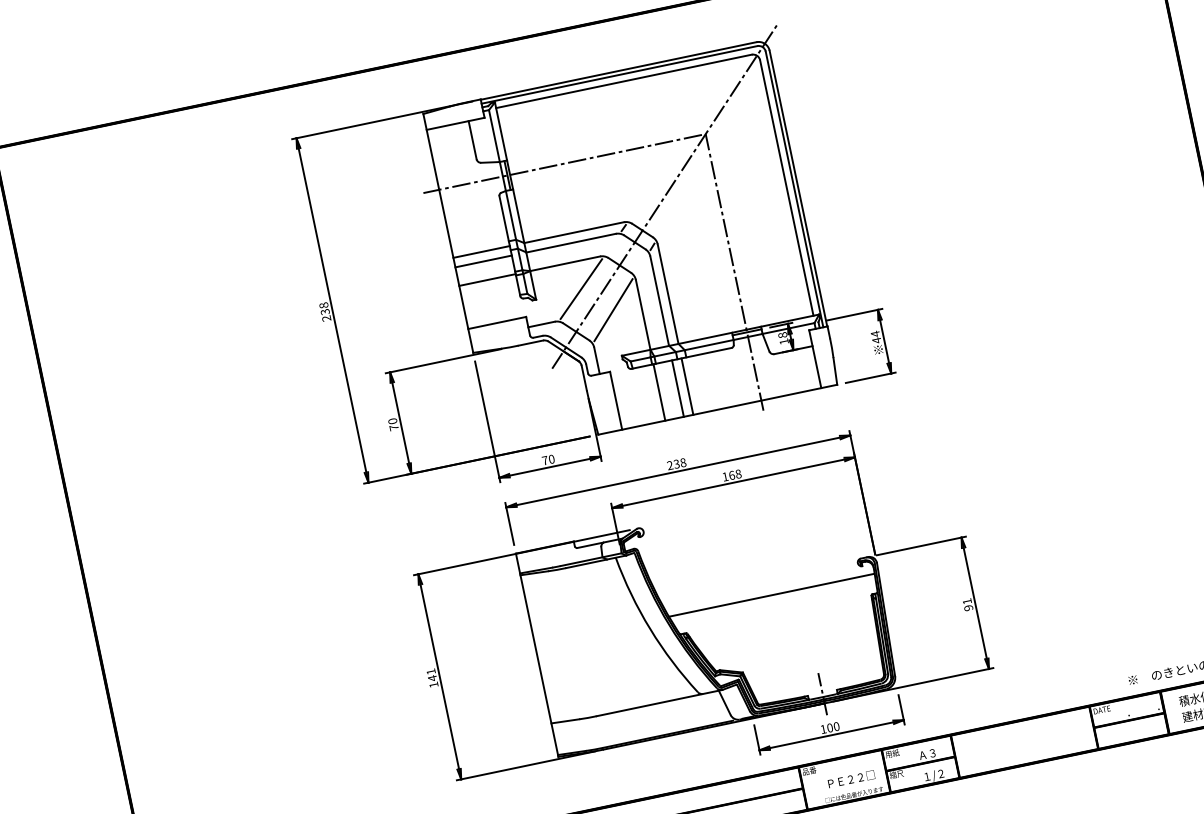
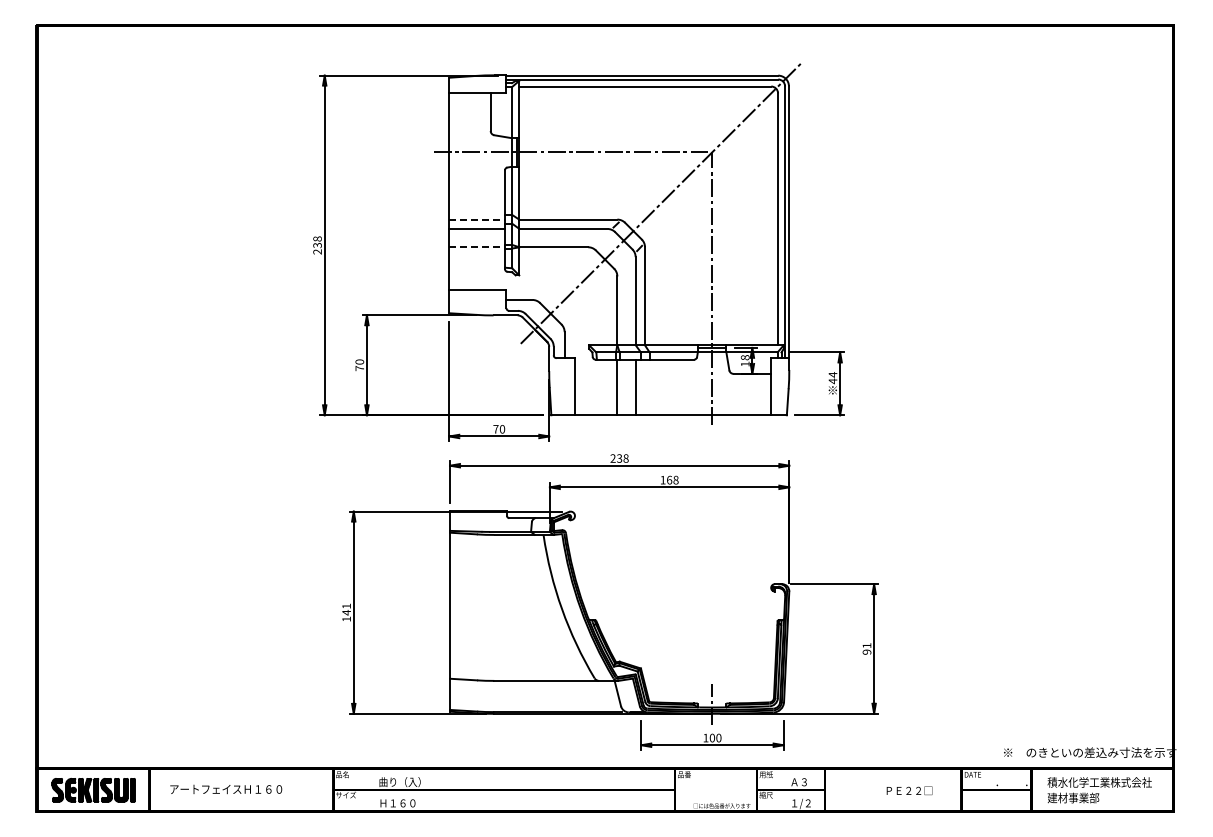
line: (481, 251) -> (477, 219), solid -> dashed
line: (487, 280) -> (477, 247), solid -> dashed
line: (580, 289) -> (563, 274), removed
line: (613, 310) -> (590, 300), removed
line: (687, 386) -> (645, 387), removed
line: (771, 595) -> (683, 601), removed
text: (851, 778) -> (909, 790), moved

